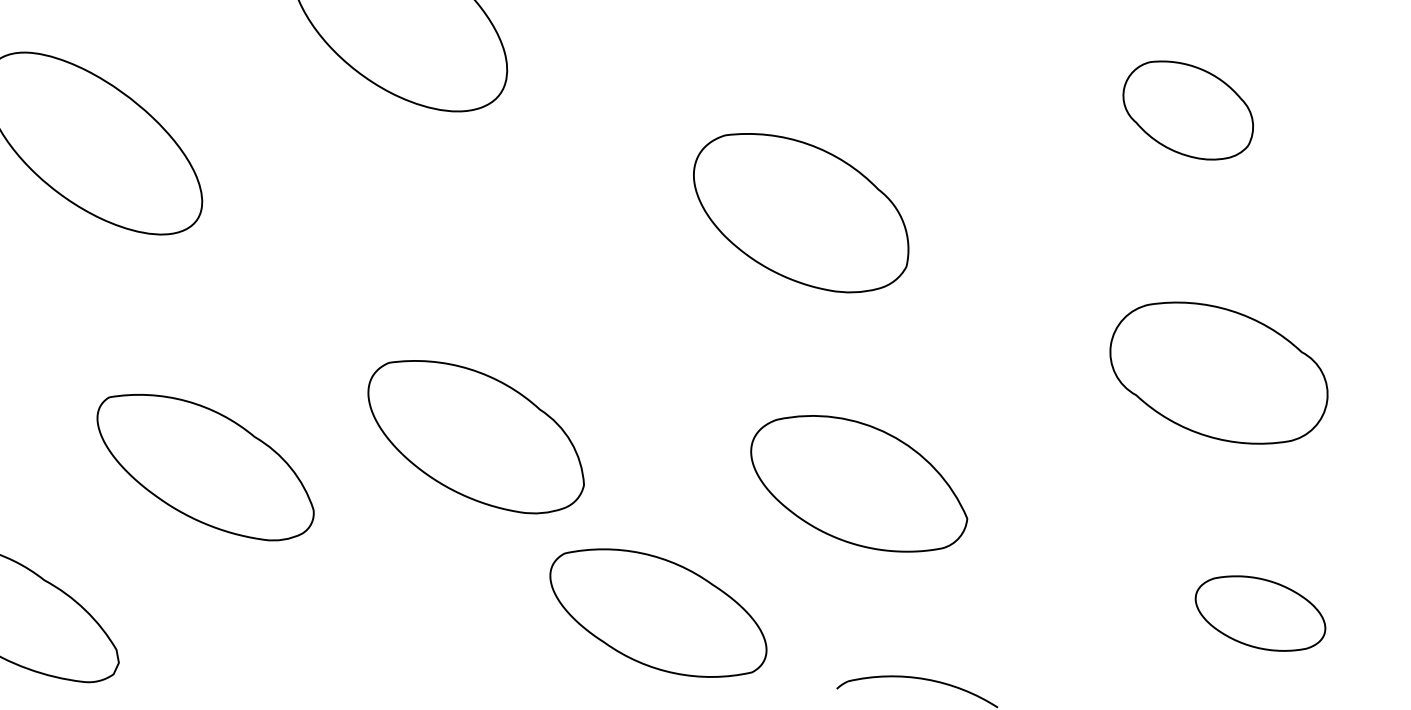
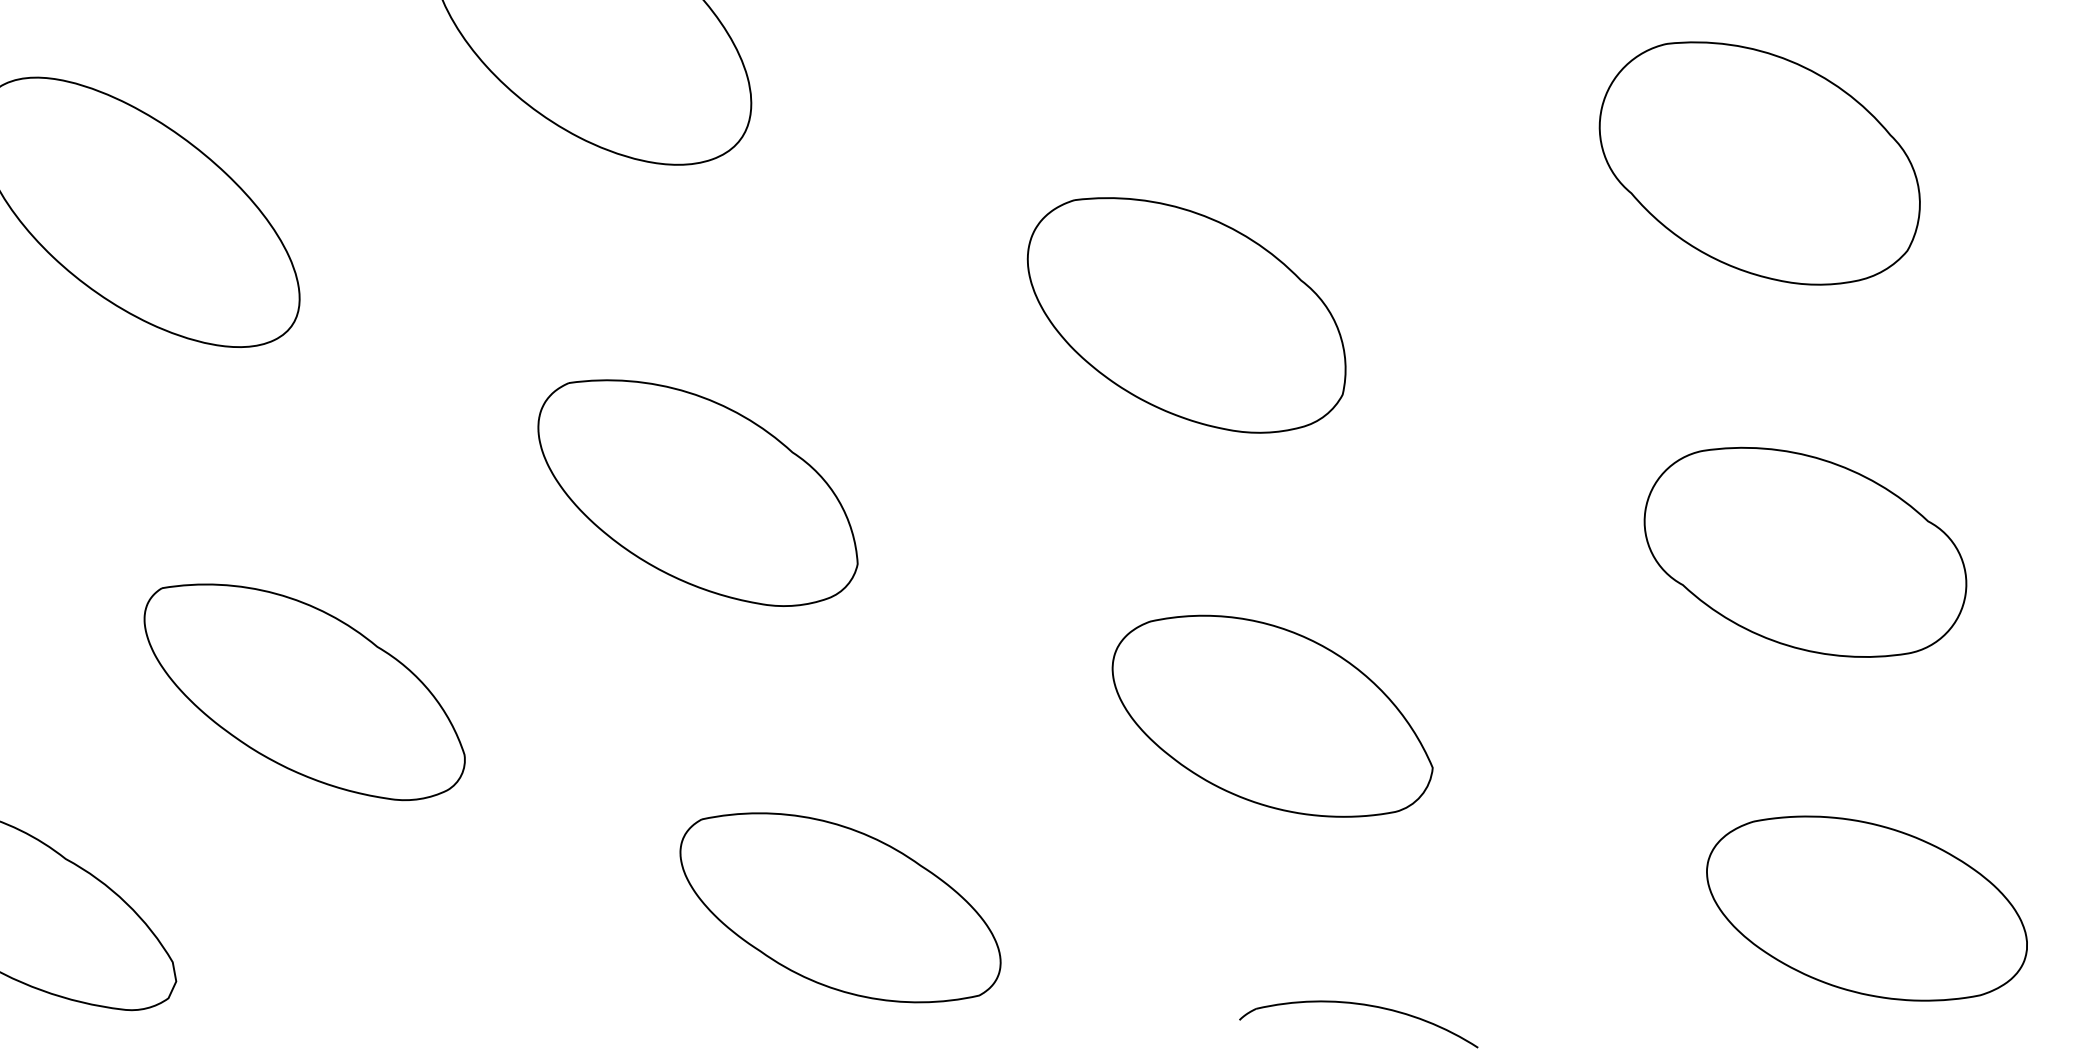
part: (1188, 110) -> (1760, 163), size x1.67
part: (475, 437) -> (696, 493), moved
part: (658, 612) -> (840, 906), moved
part: (1260, 613) -> (1866, 908), size x1.67

